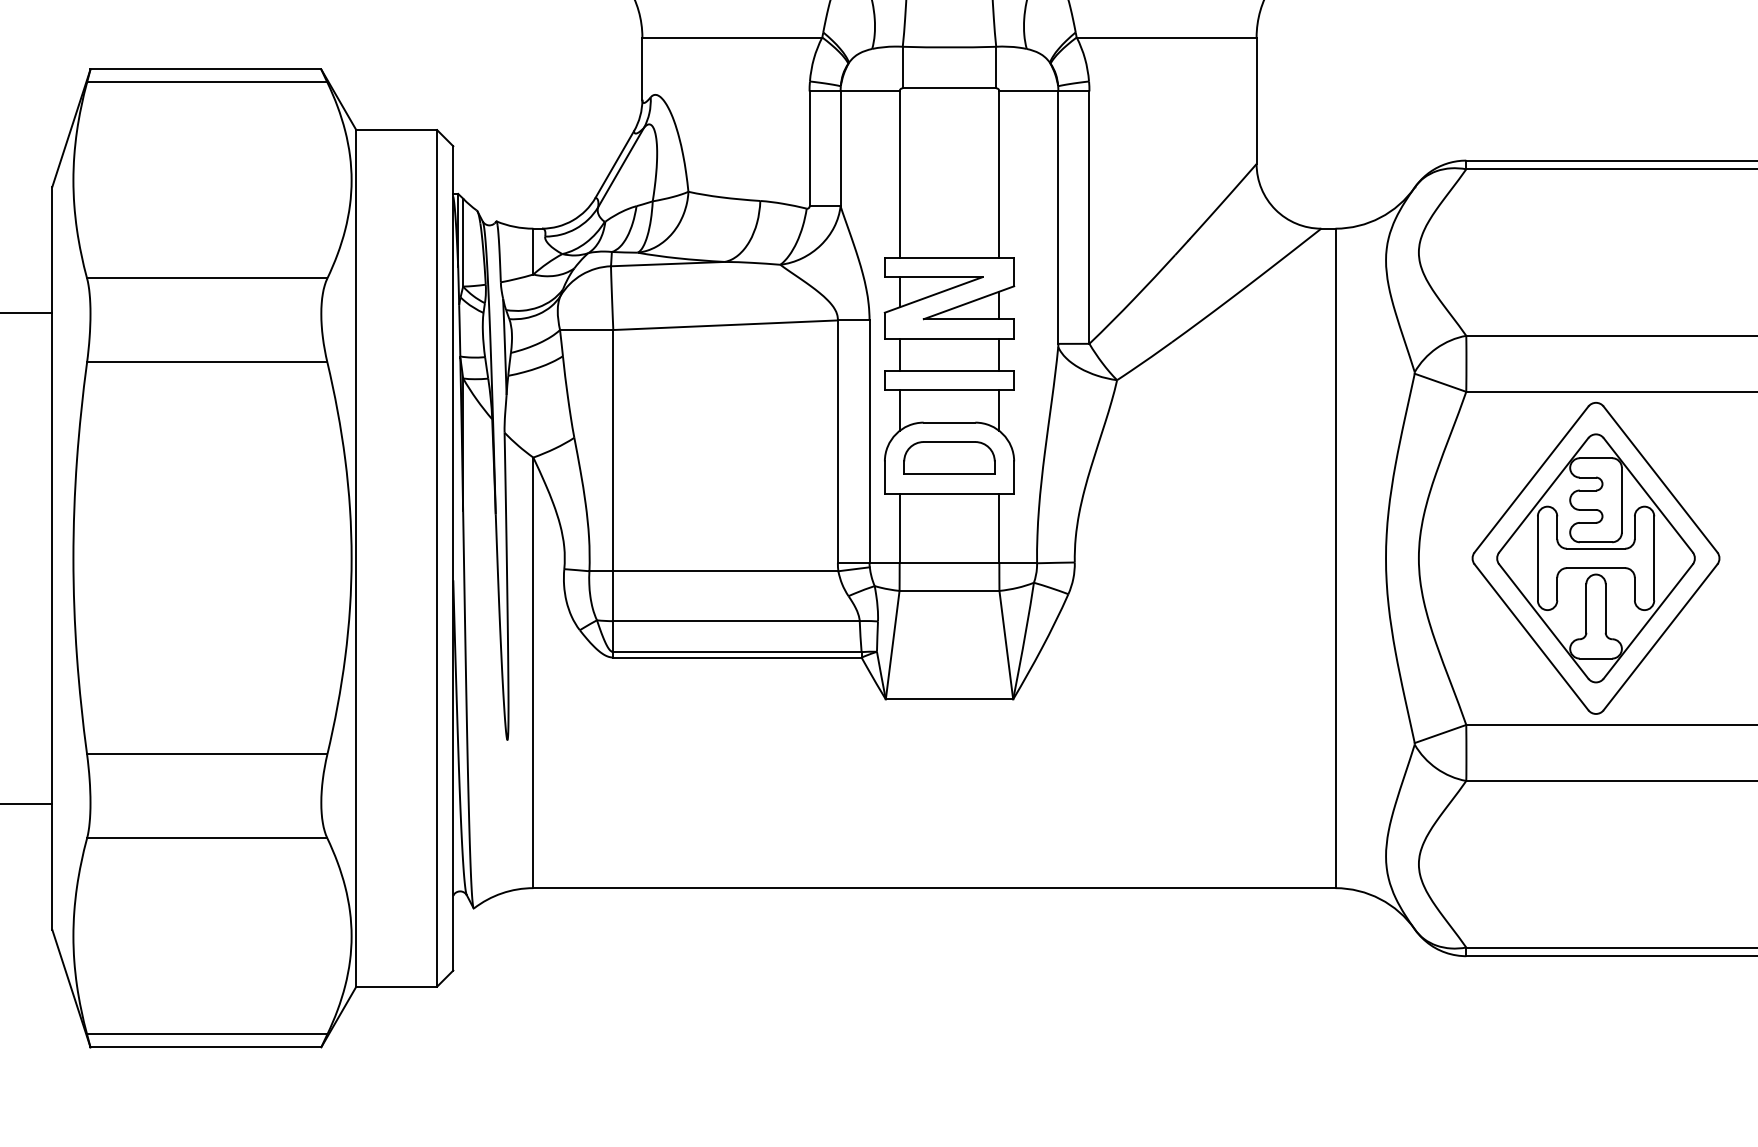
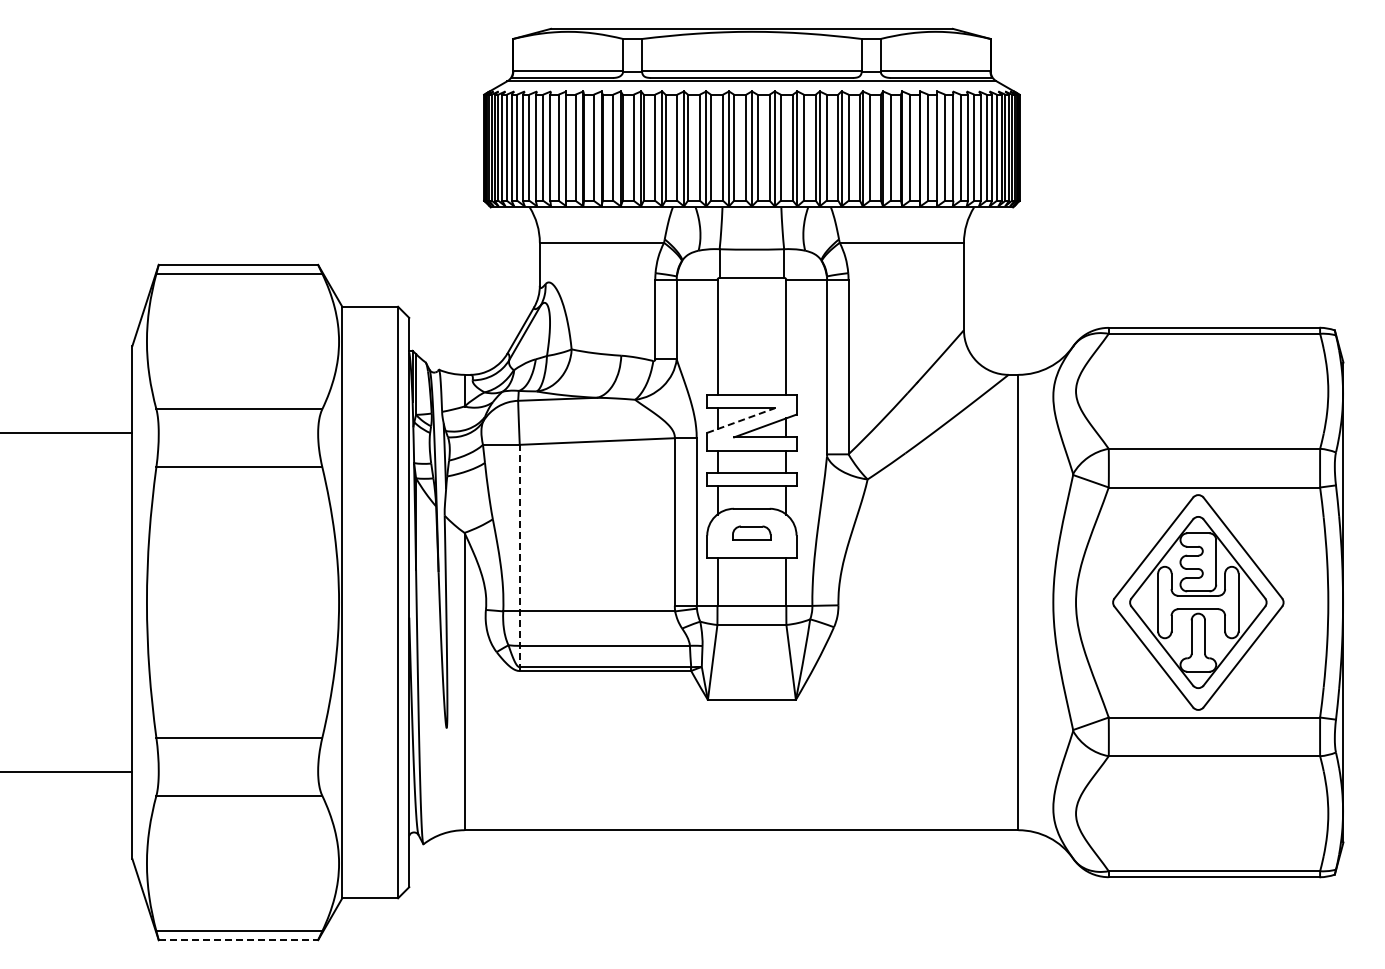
line: (934, 294) -> (741, 420), solid -> dashed
part: (948, 456) -> (751, 532), size x0.6
line: (612, 493) -> (519, 557), solid -> dashed
line: (205, 1047) -> (238, 940), solid -> dashed

